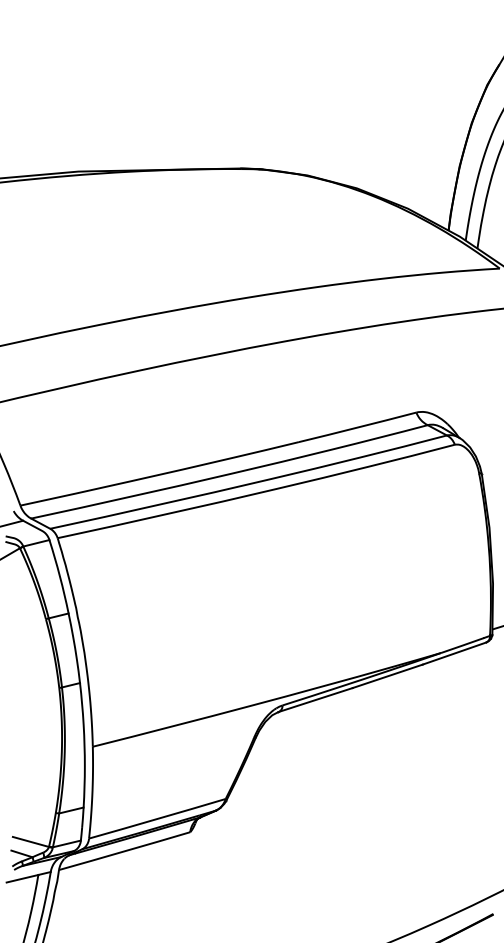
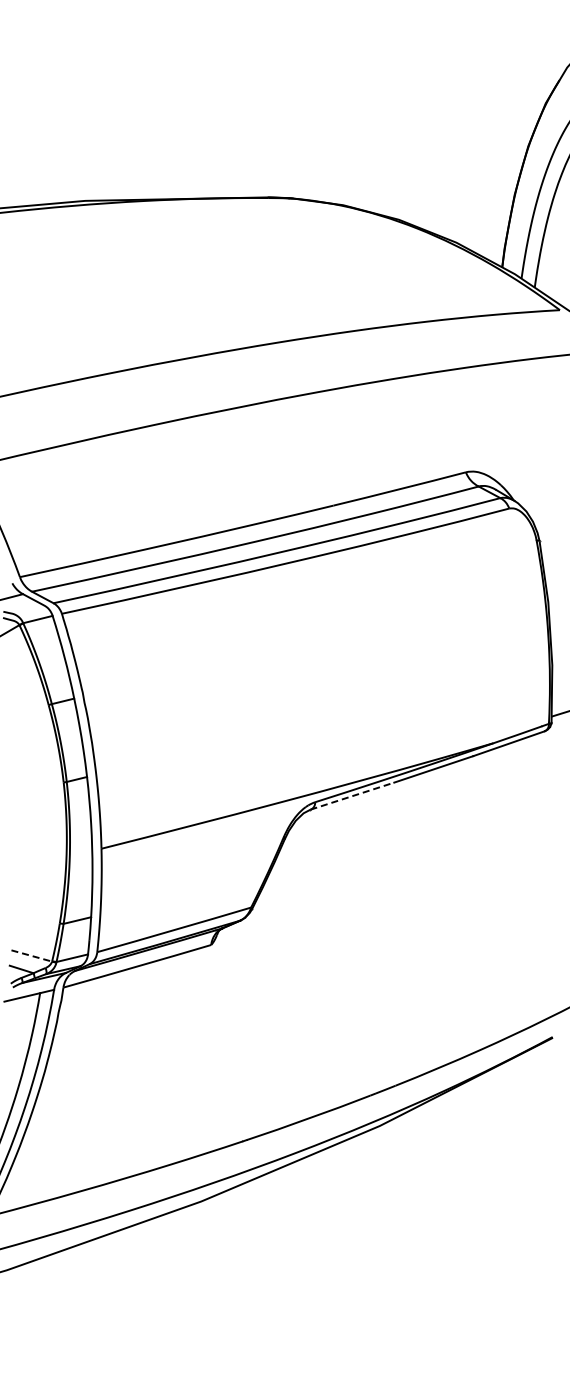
line: (315, 700) -> (352, 796), solid -> dashed
line: (31, 842) -> (32, 956), solid -> dashed

